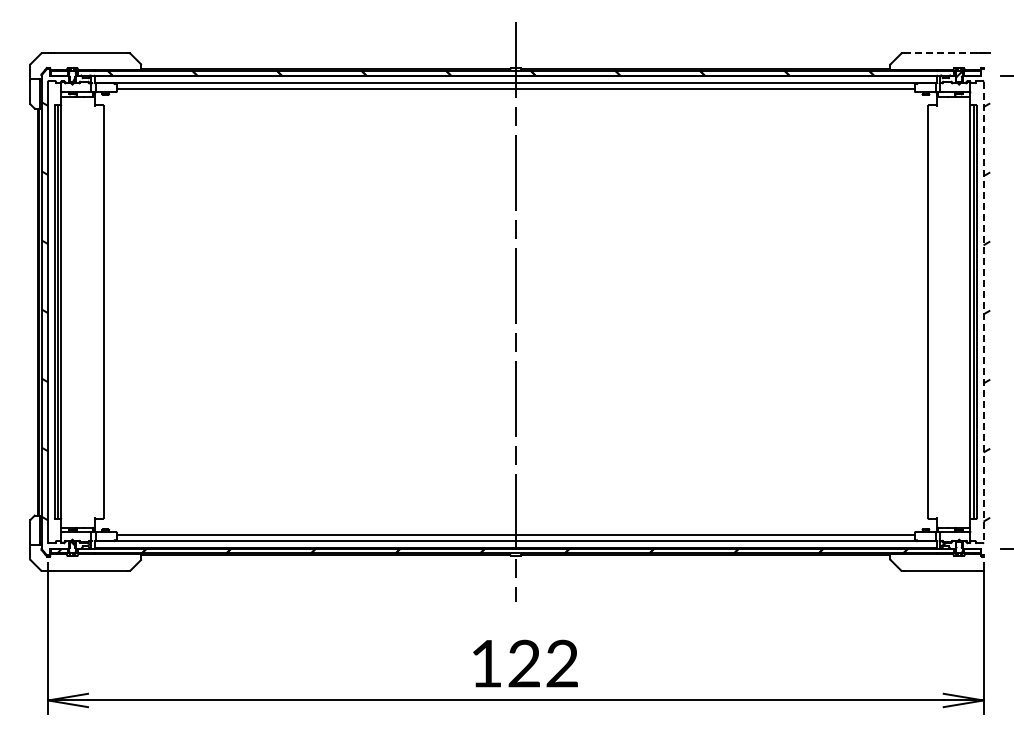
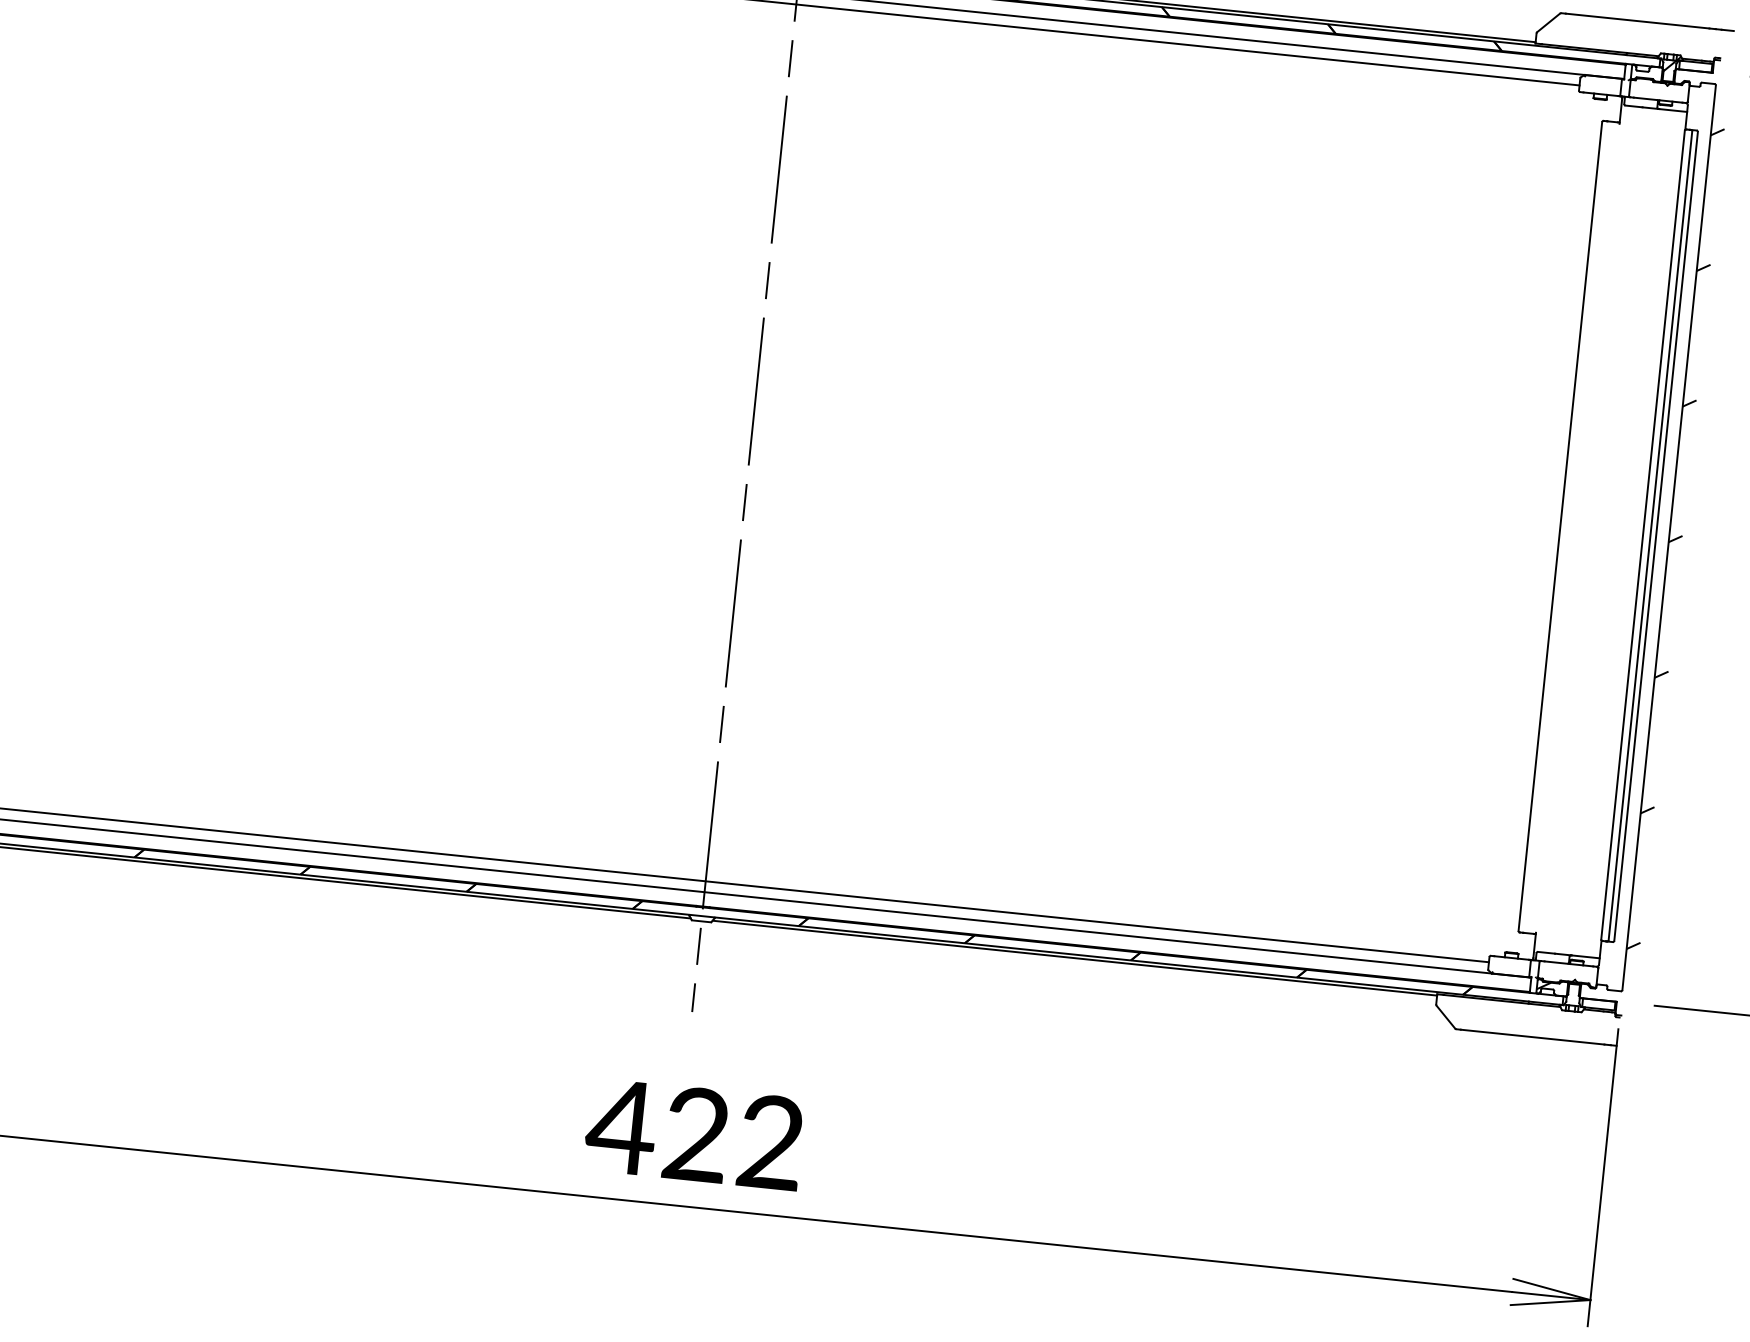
line: (940, 53) -> (1637, 21), dashed -> solid
line: (983, 312) -> (1668, 538), dashed -> solid
text: (485, 663) -> (620, 1126), 122 -> 422

